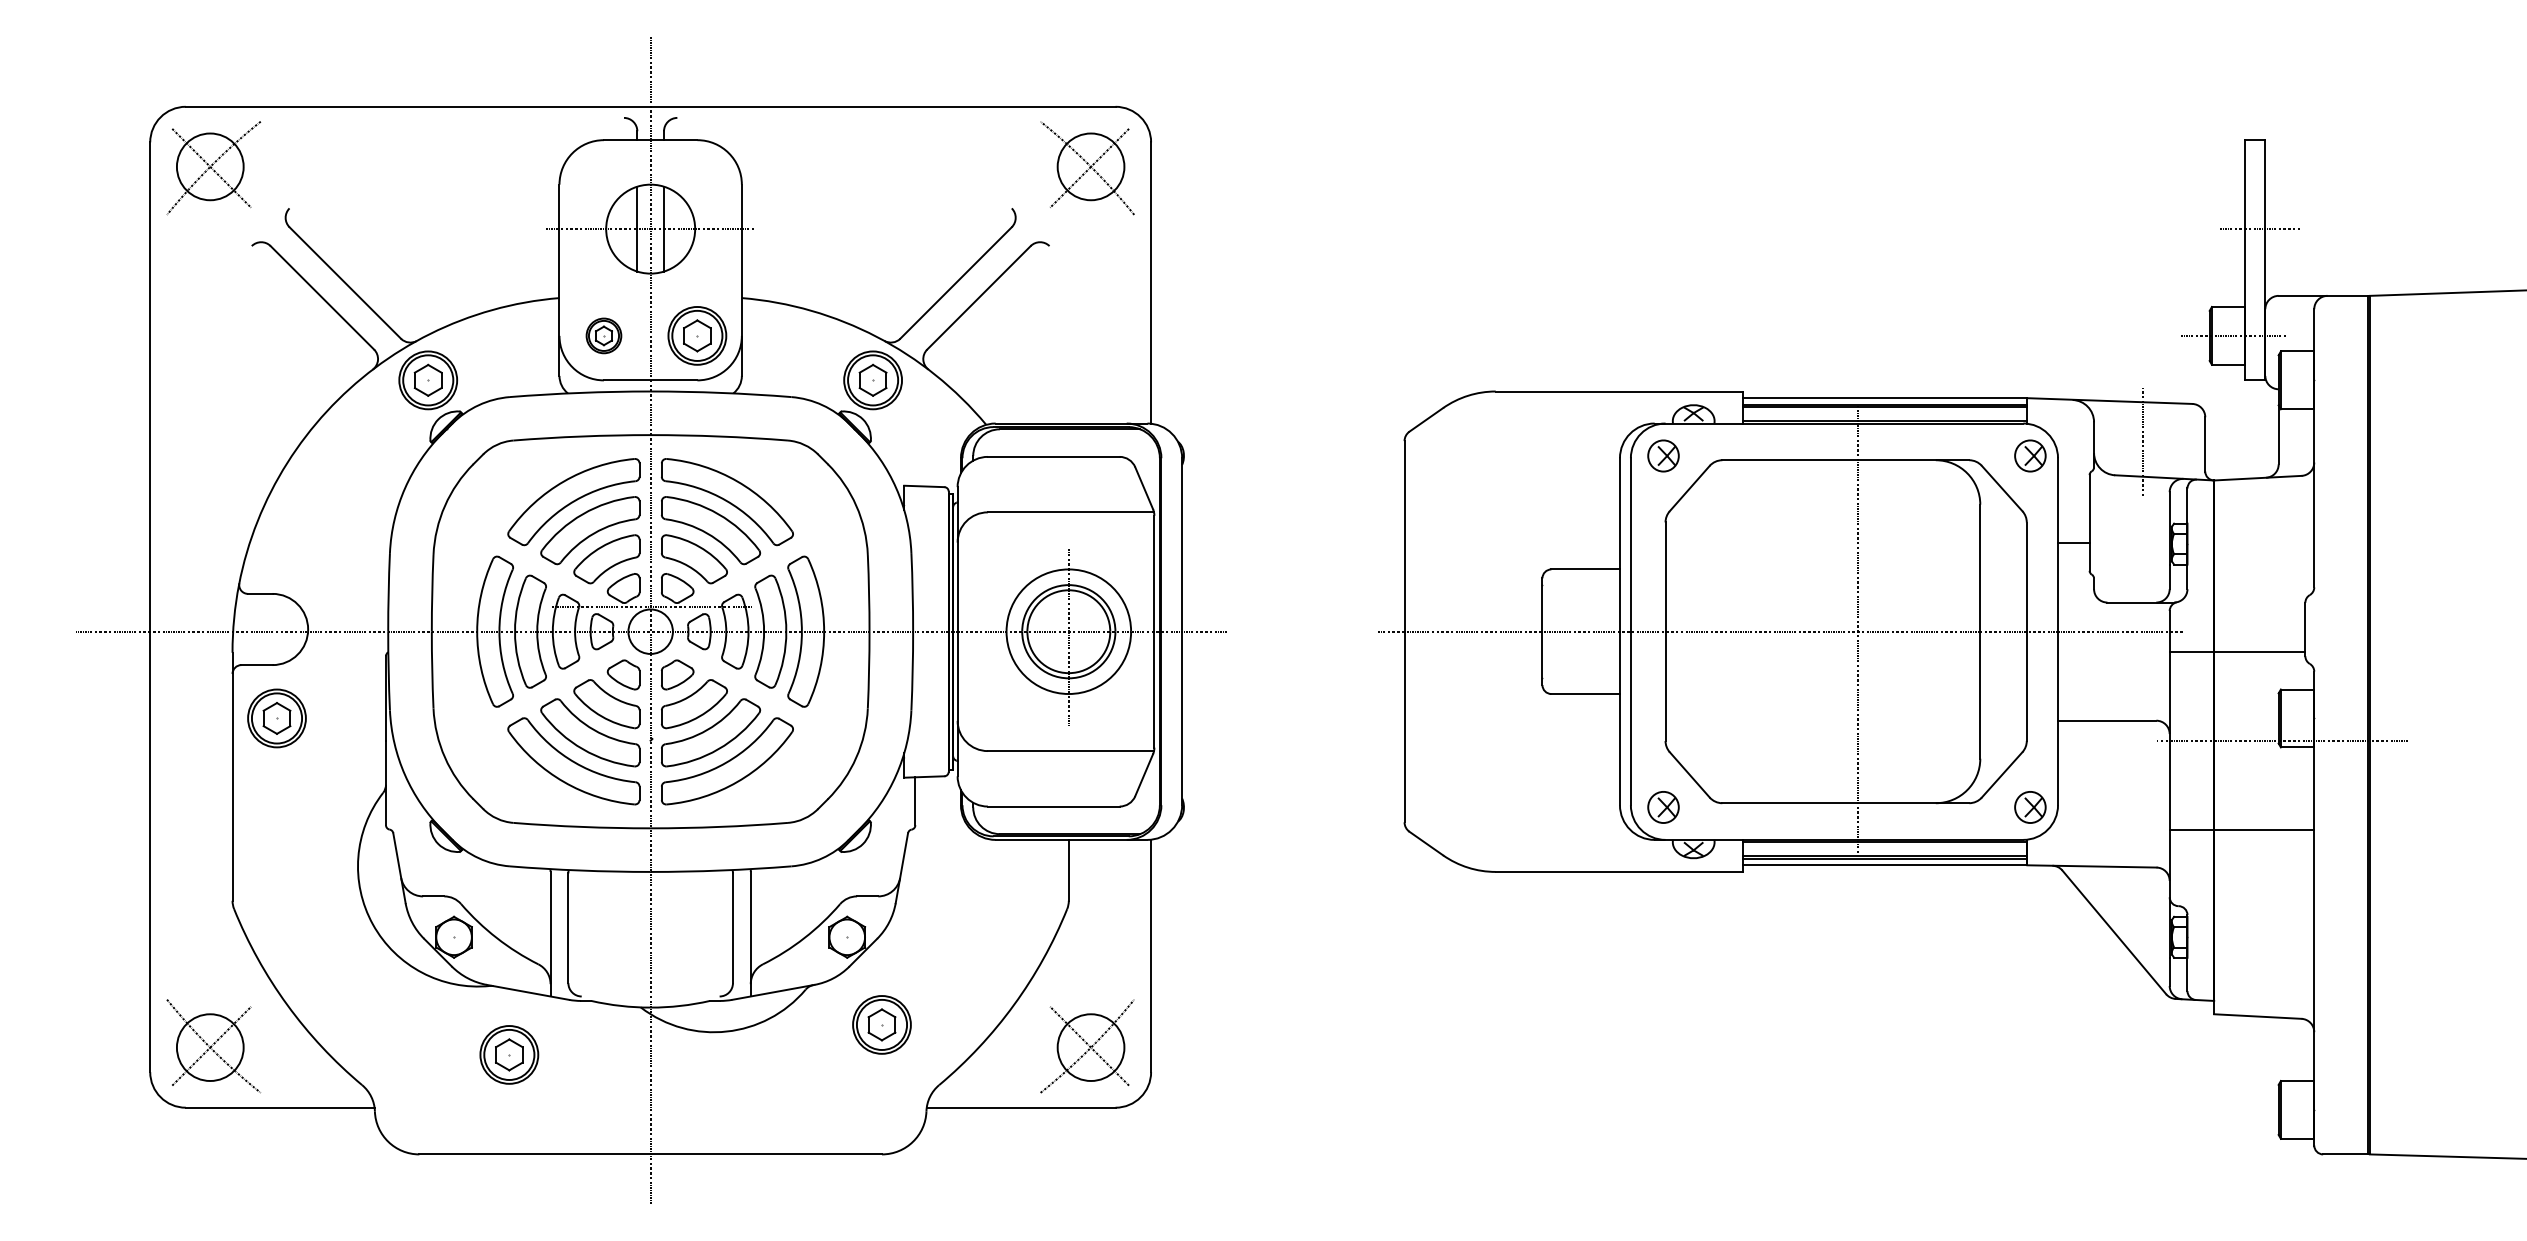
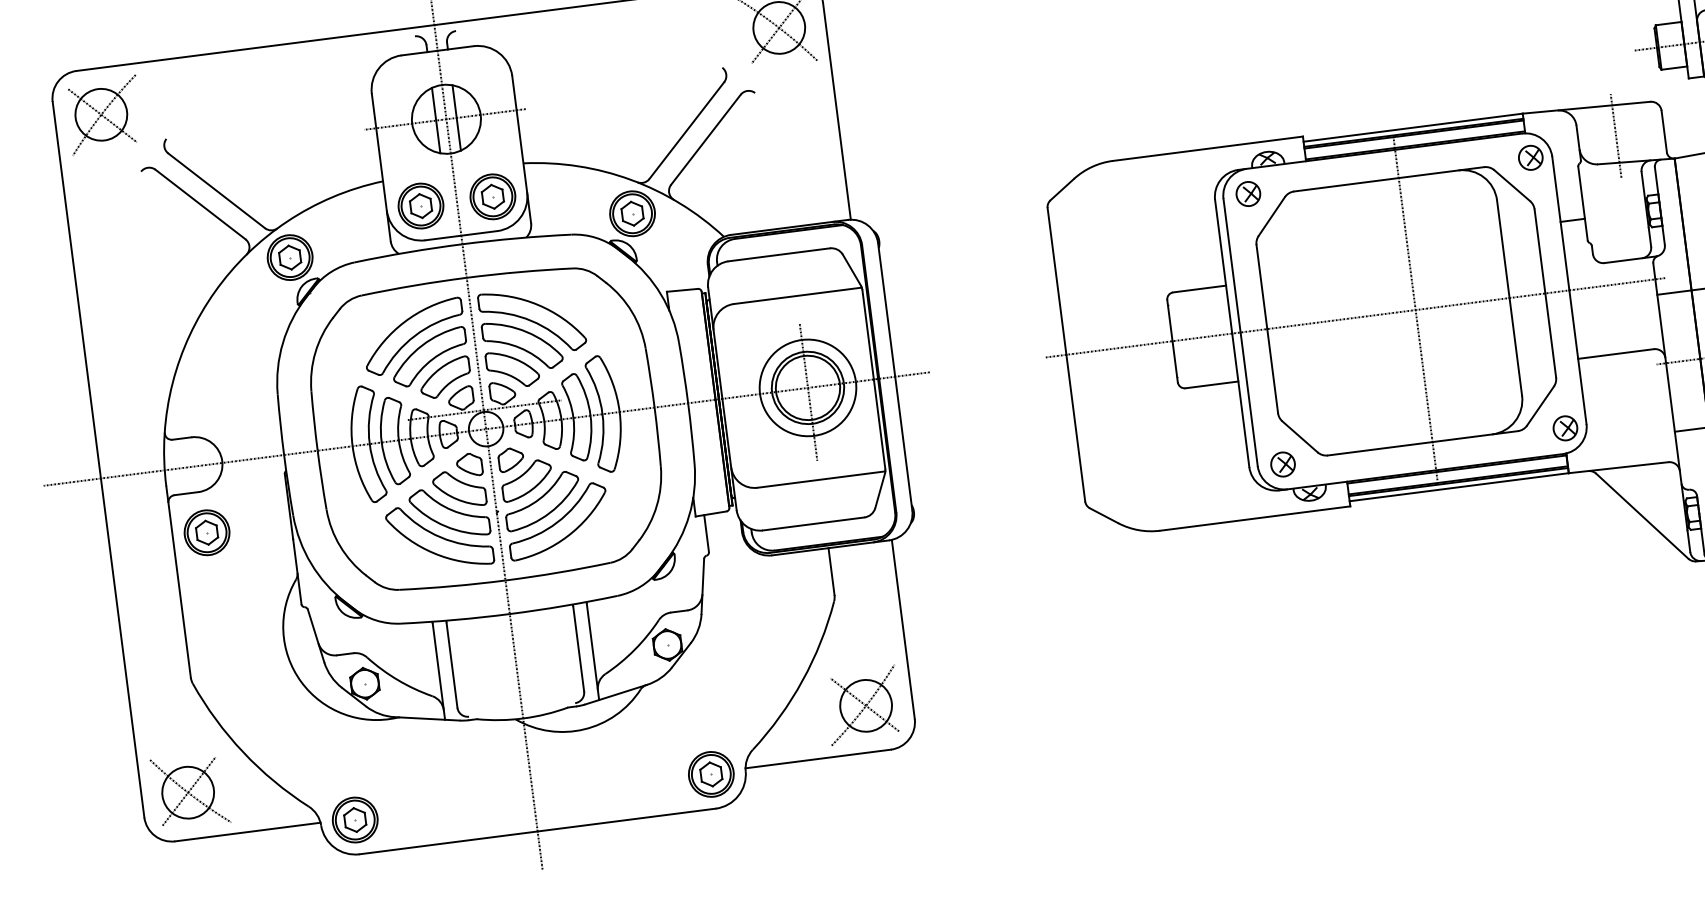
part: (603, 335) -> (420, 205), size x1.67
part: (881, 1024) -> (710, 774), moved
part: (509, 1054) -> (355, 819), moved

